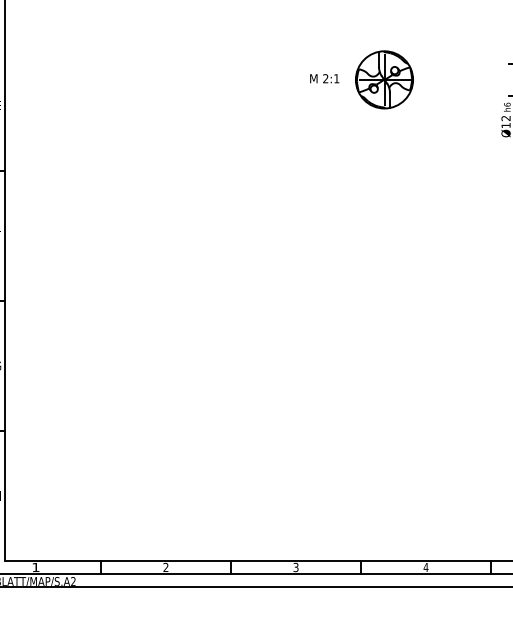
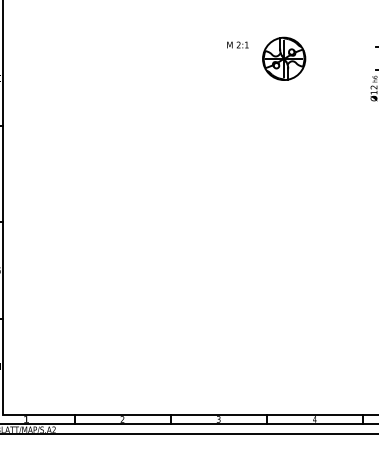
text: (324, 77) -> (237, 44), moved

